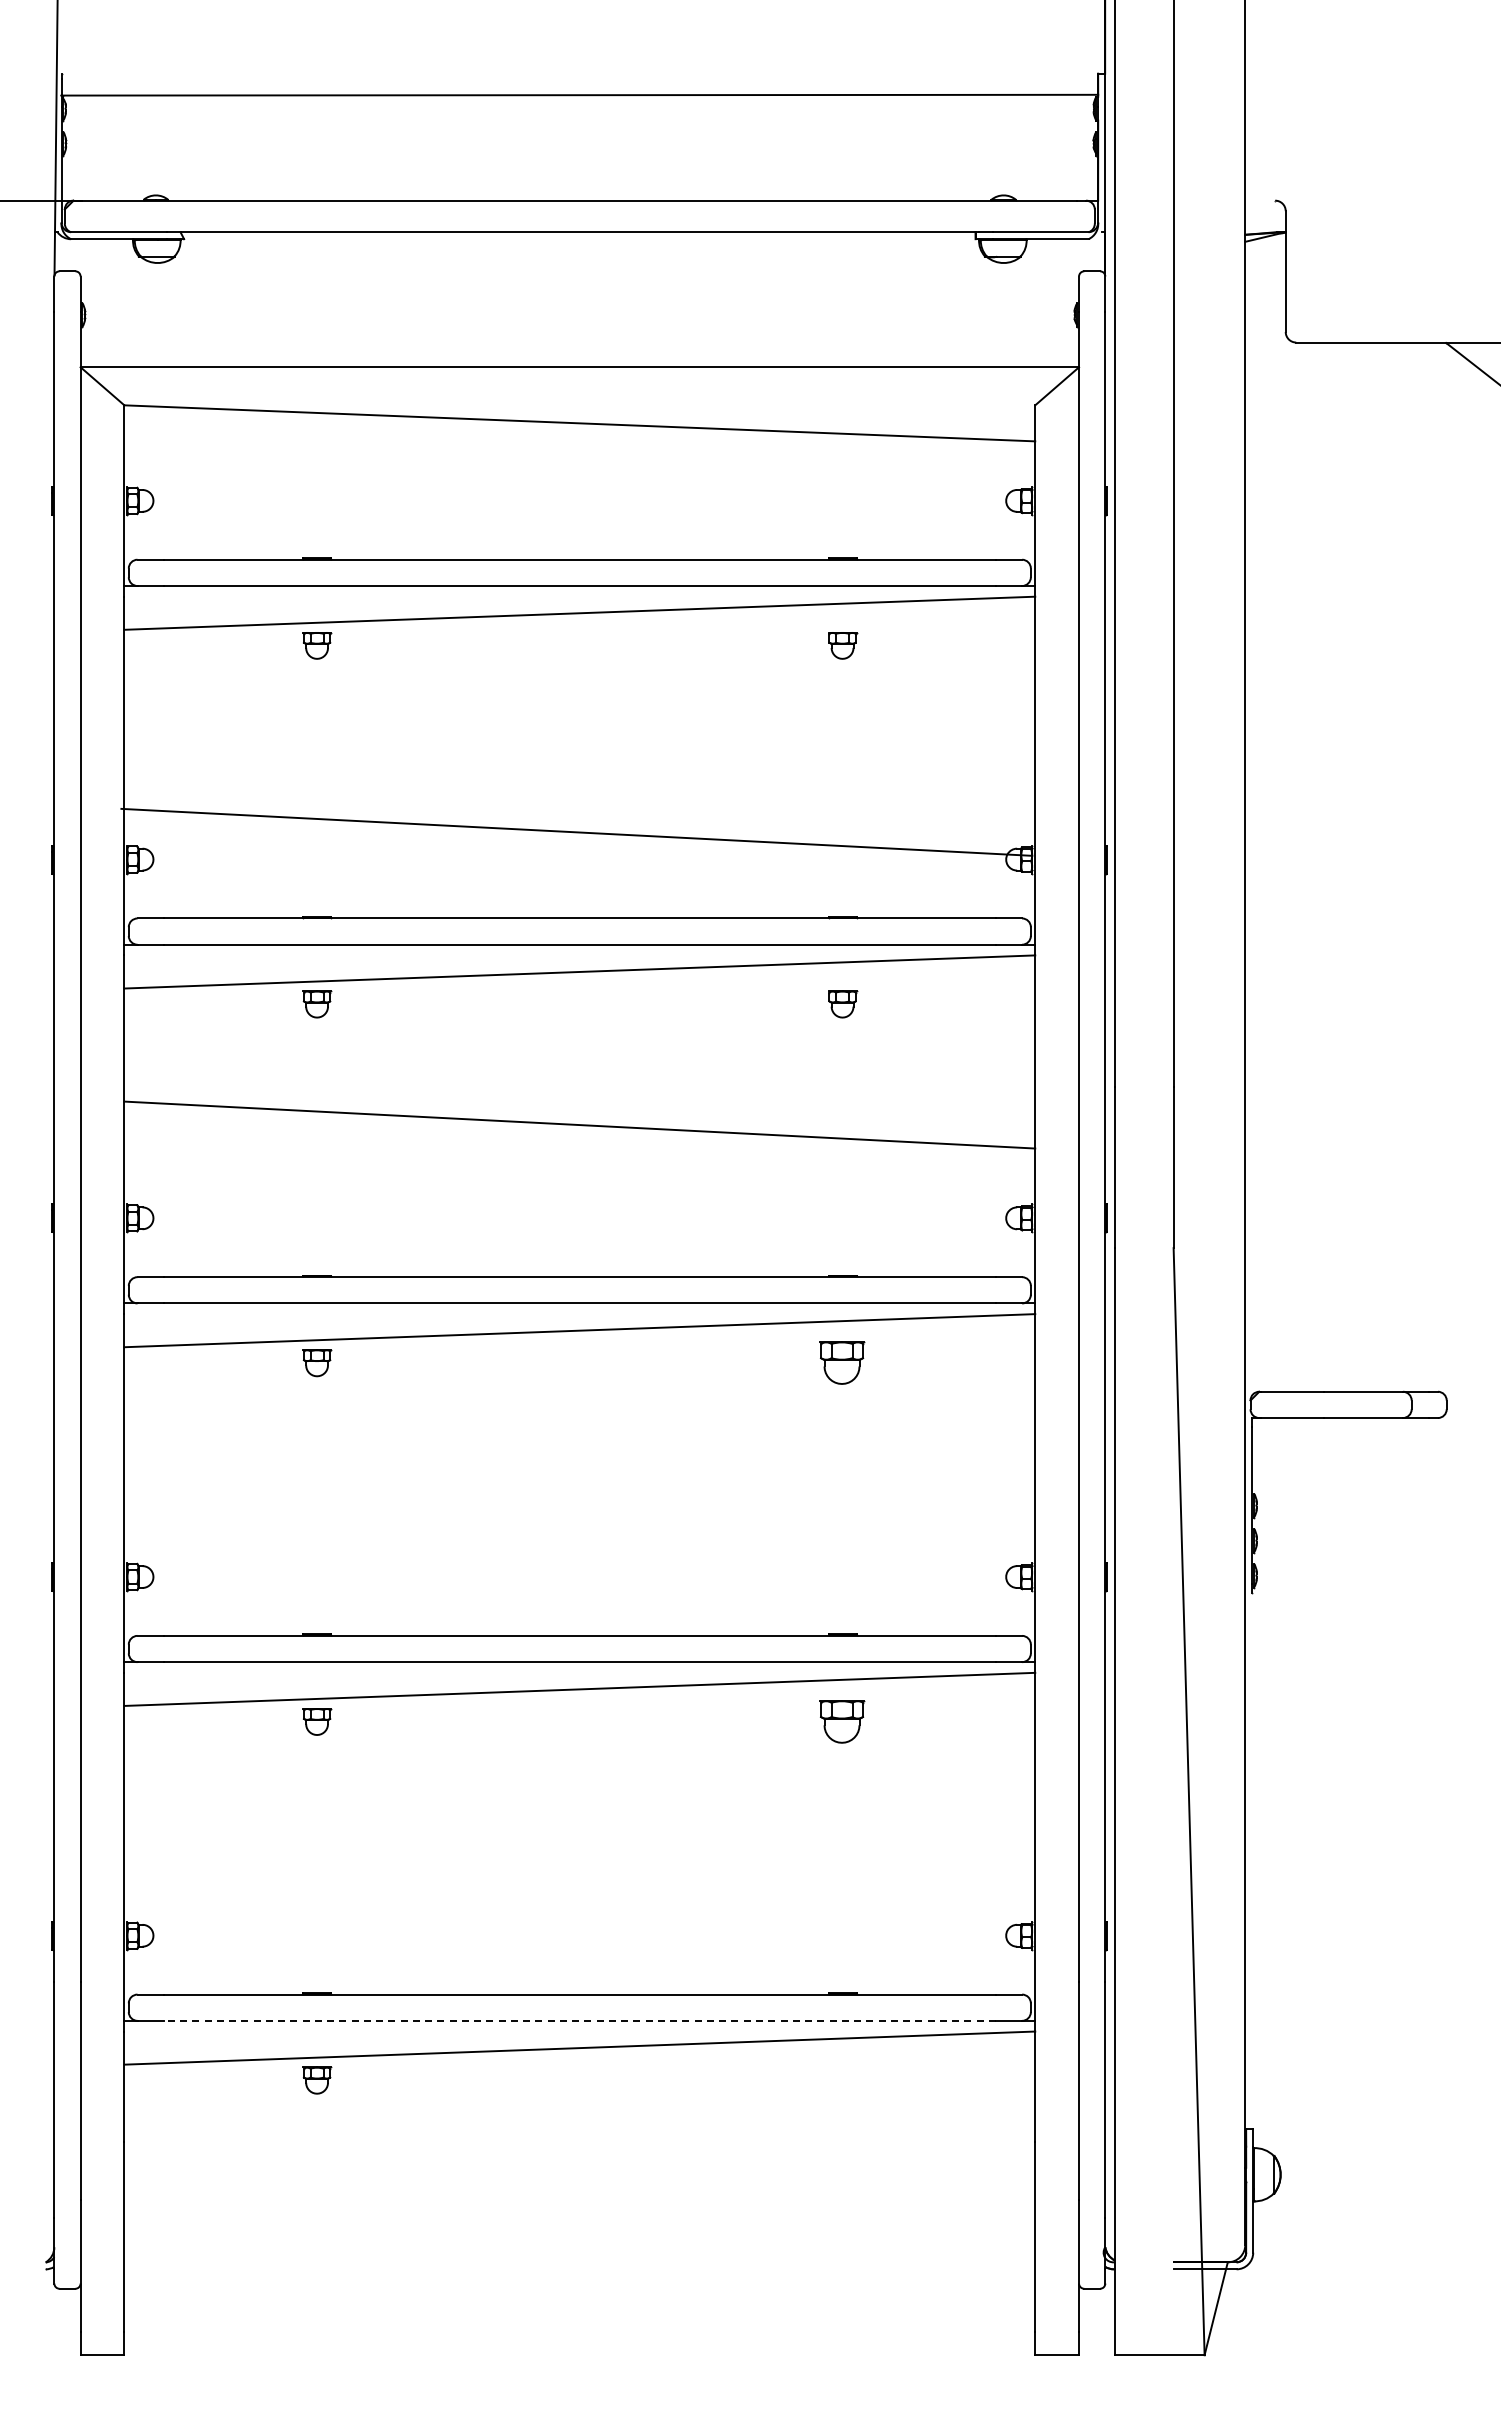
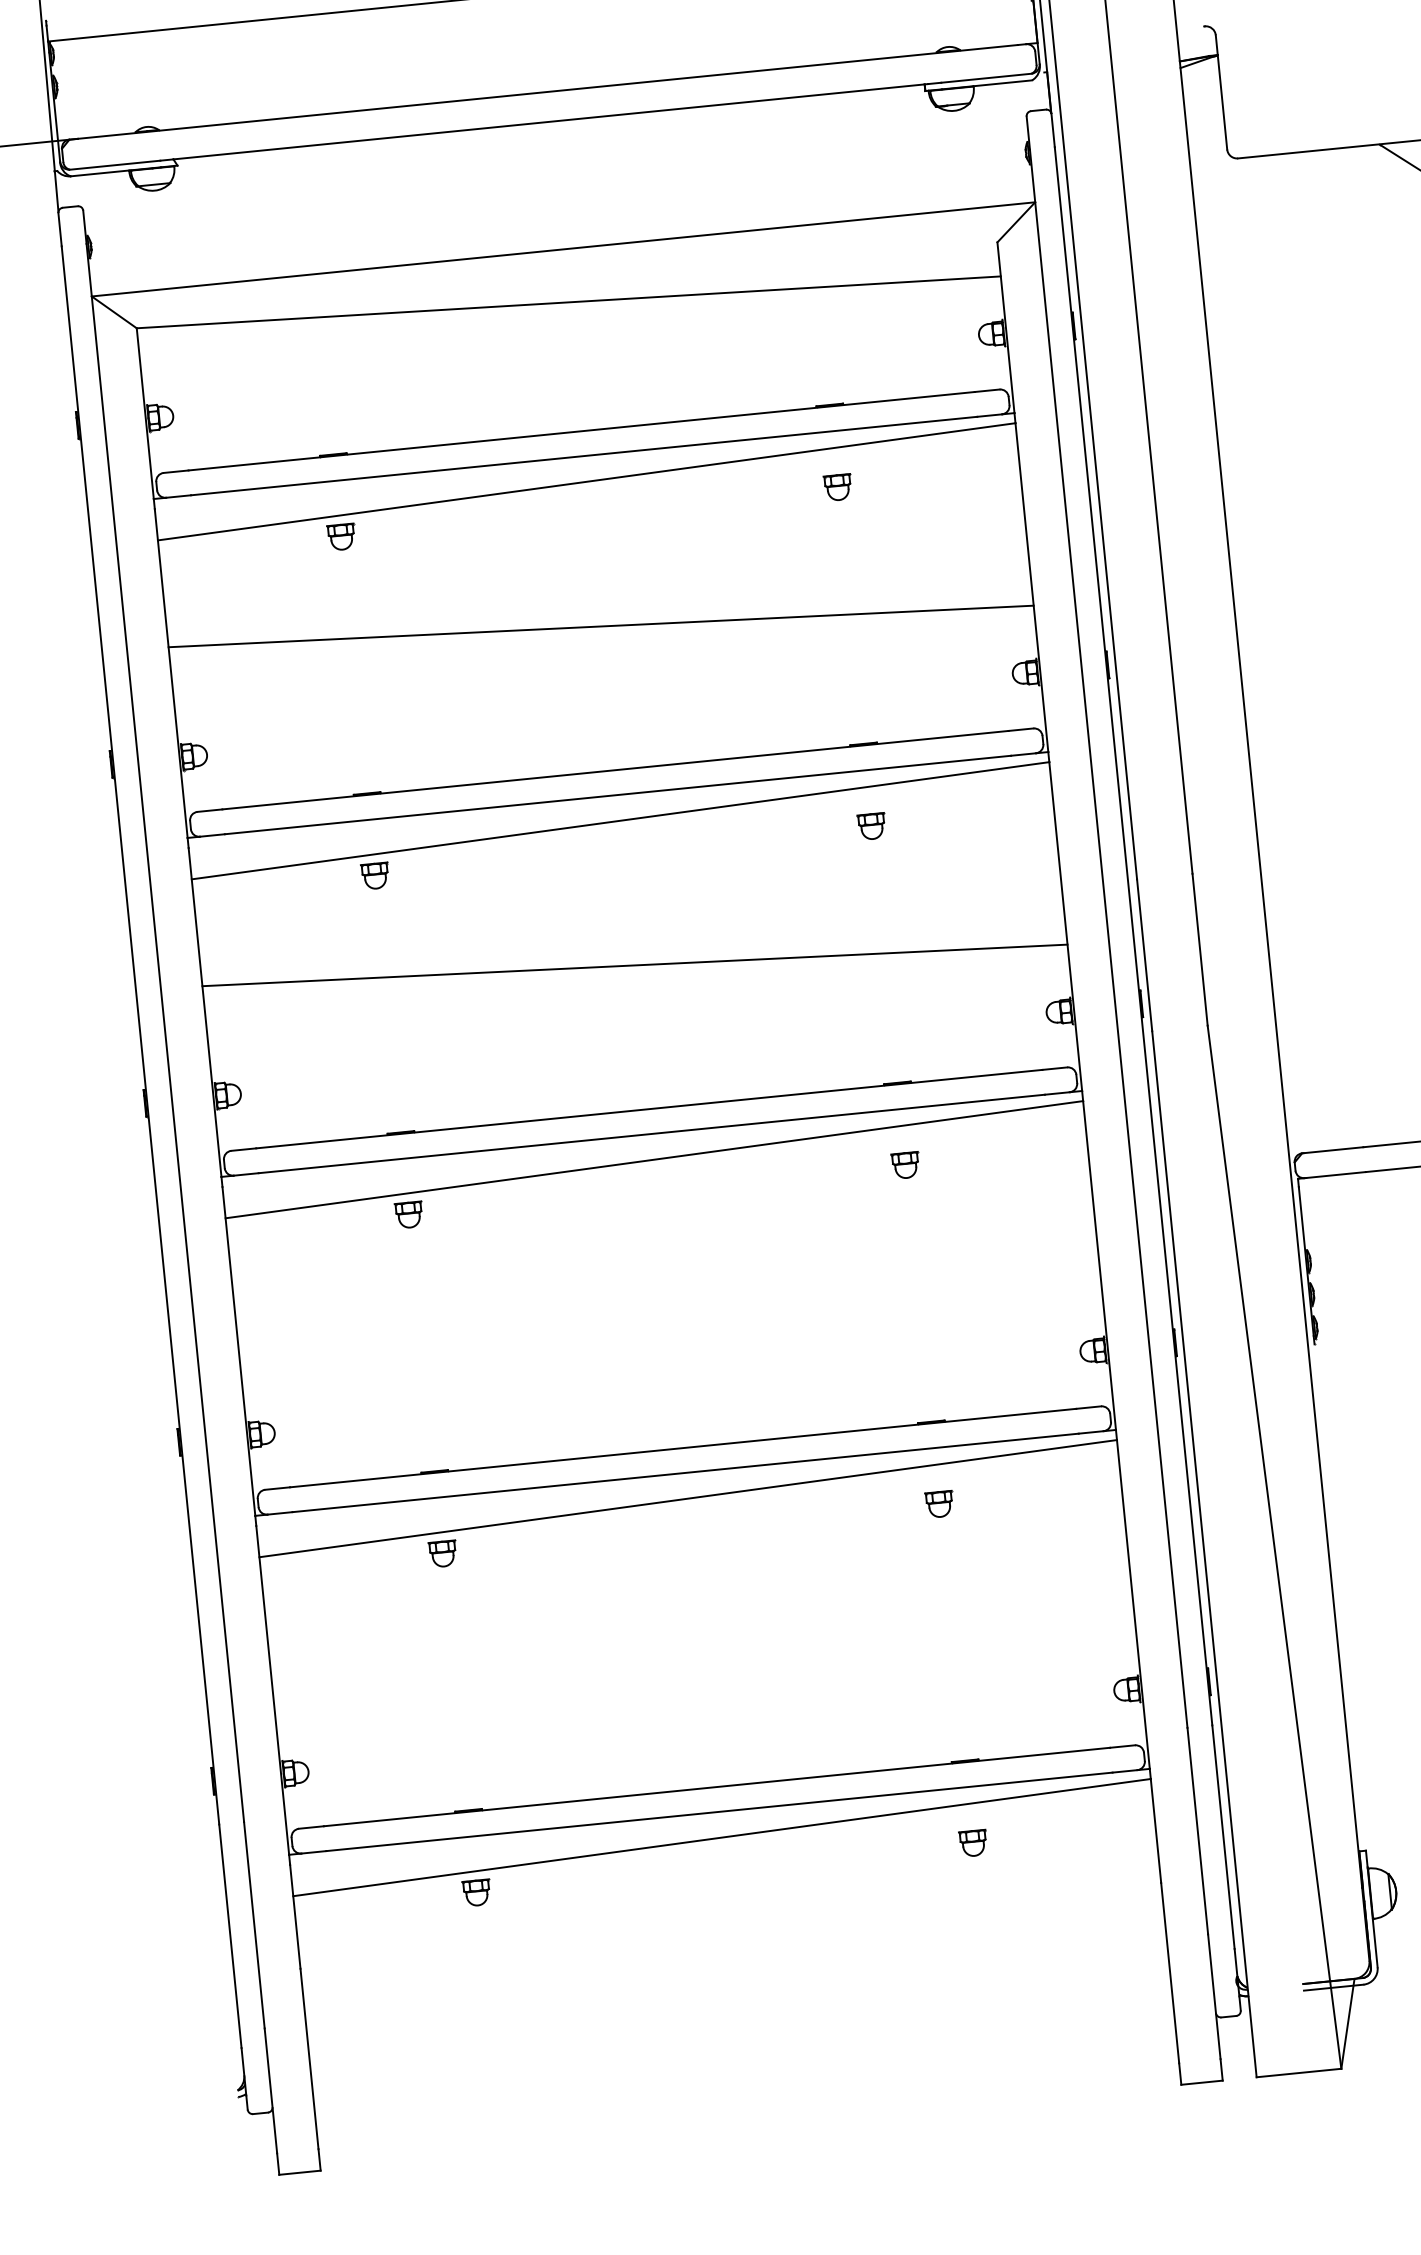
line: (576, 831) -> (600, 625), moved
part: (843, 1363) -> (906, 1165), size x0.62
part: (843, 1721) -> (940, 1504), size x0.62
line: (579, 2020) -> (719, 1811), dashed -> solid
part: (843, 2080) -> (974, 1843), added

